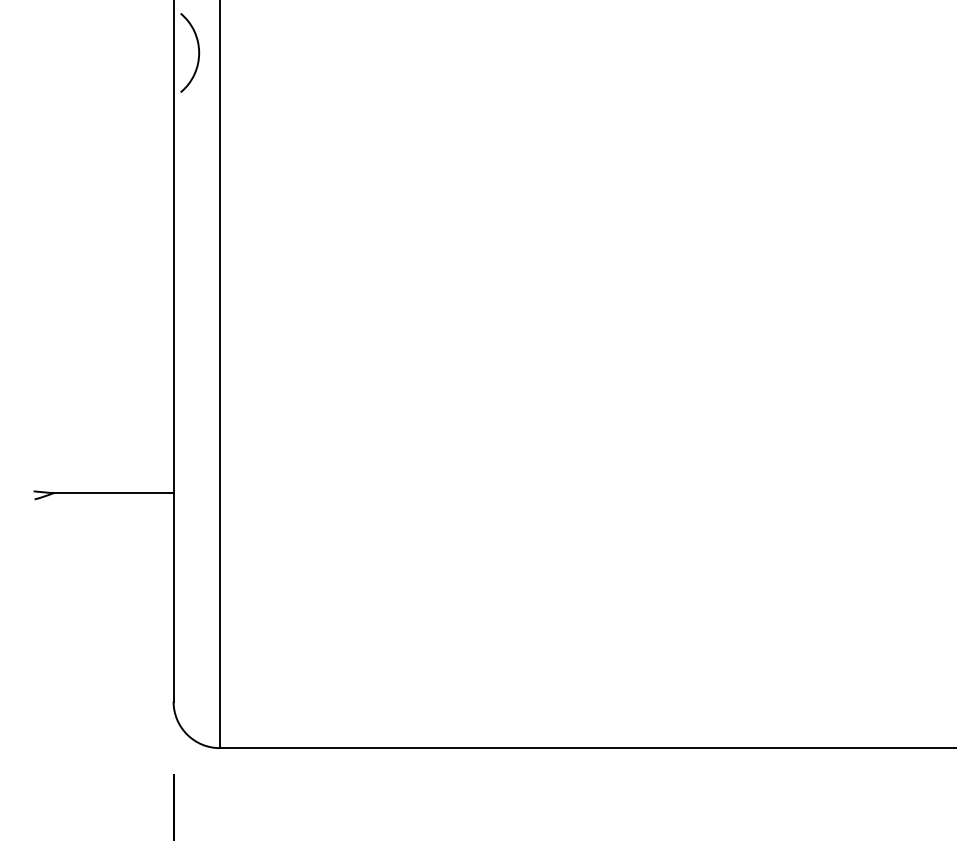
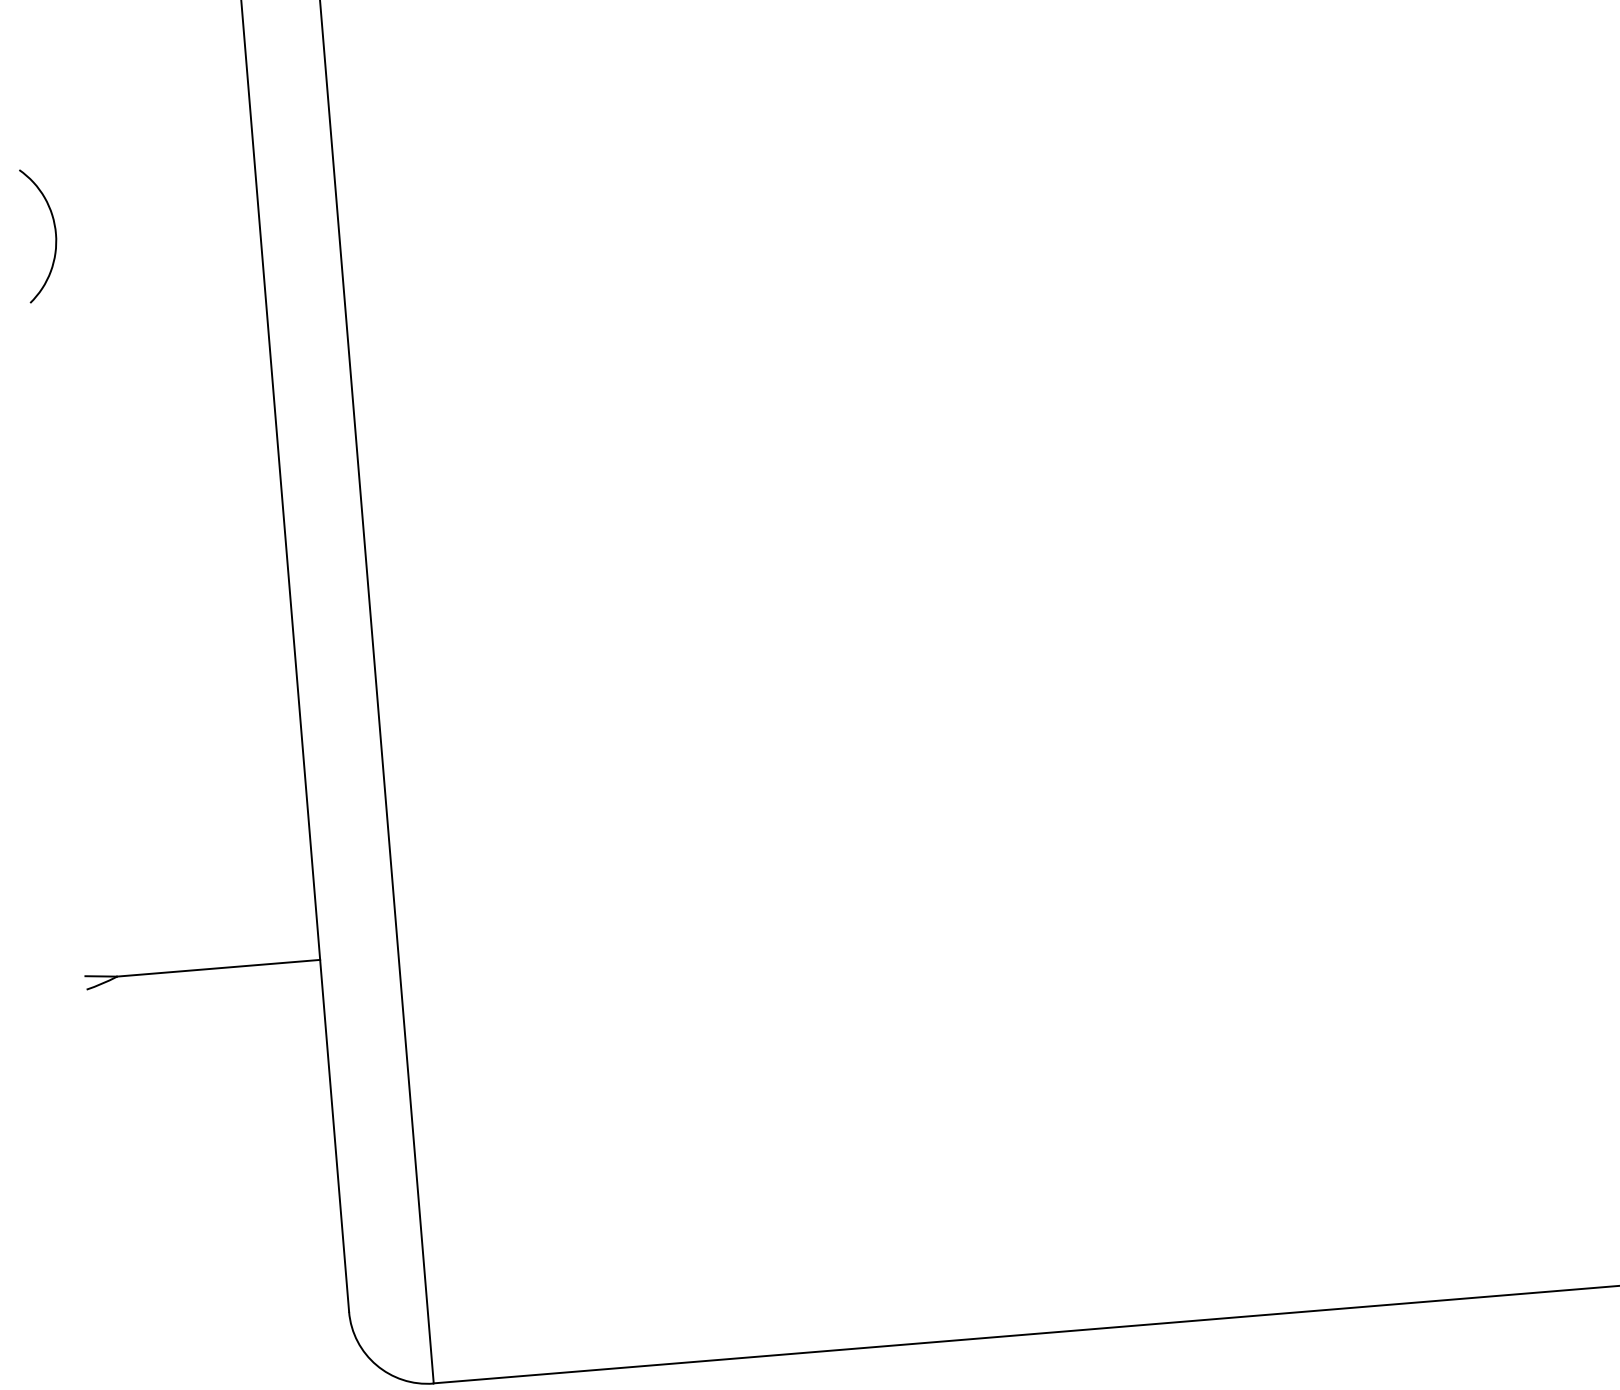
part: (198, 52) -> (54, 233), moved

